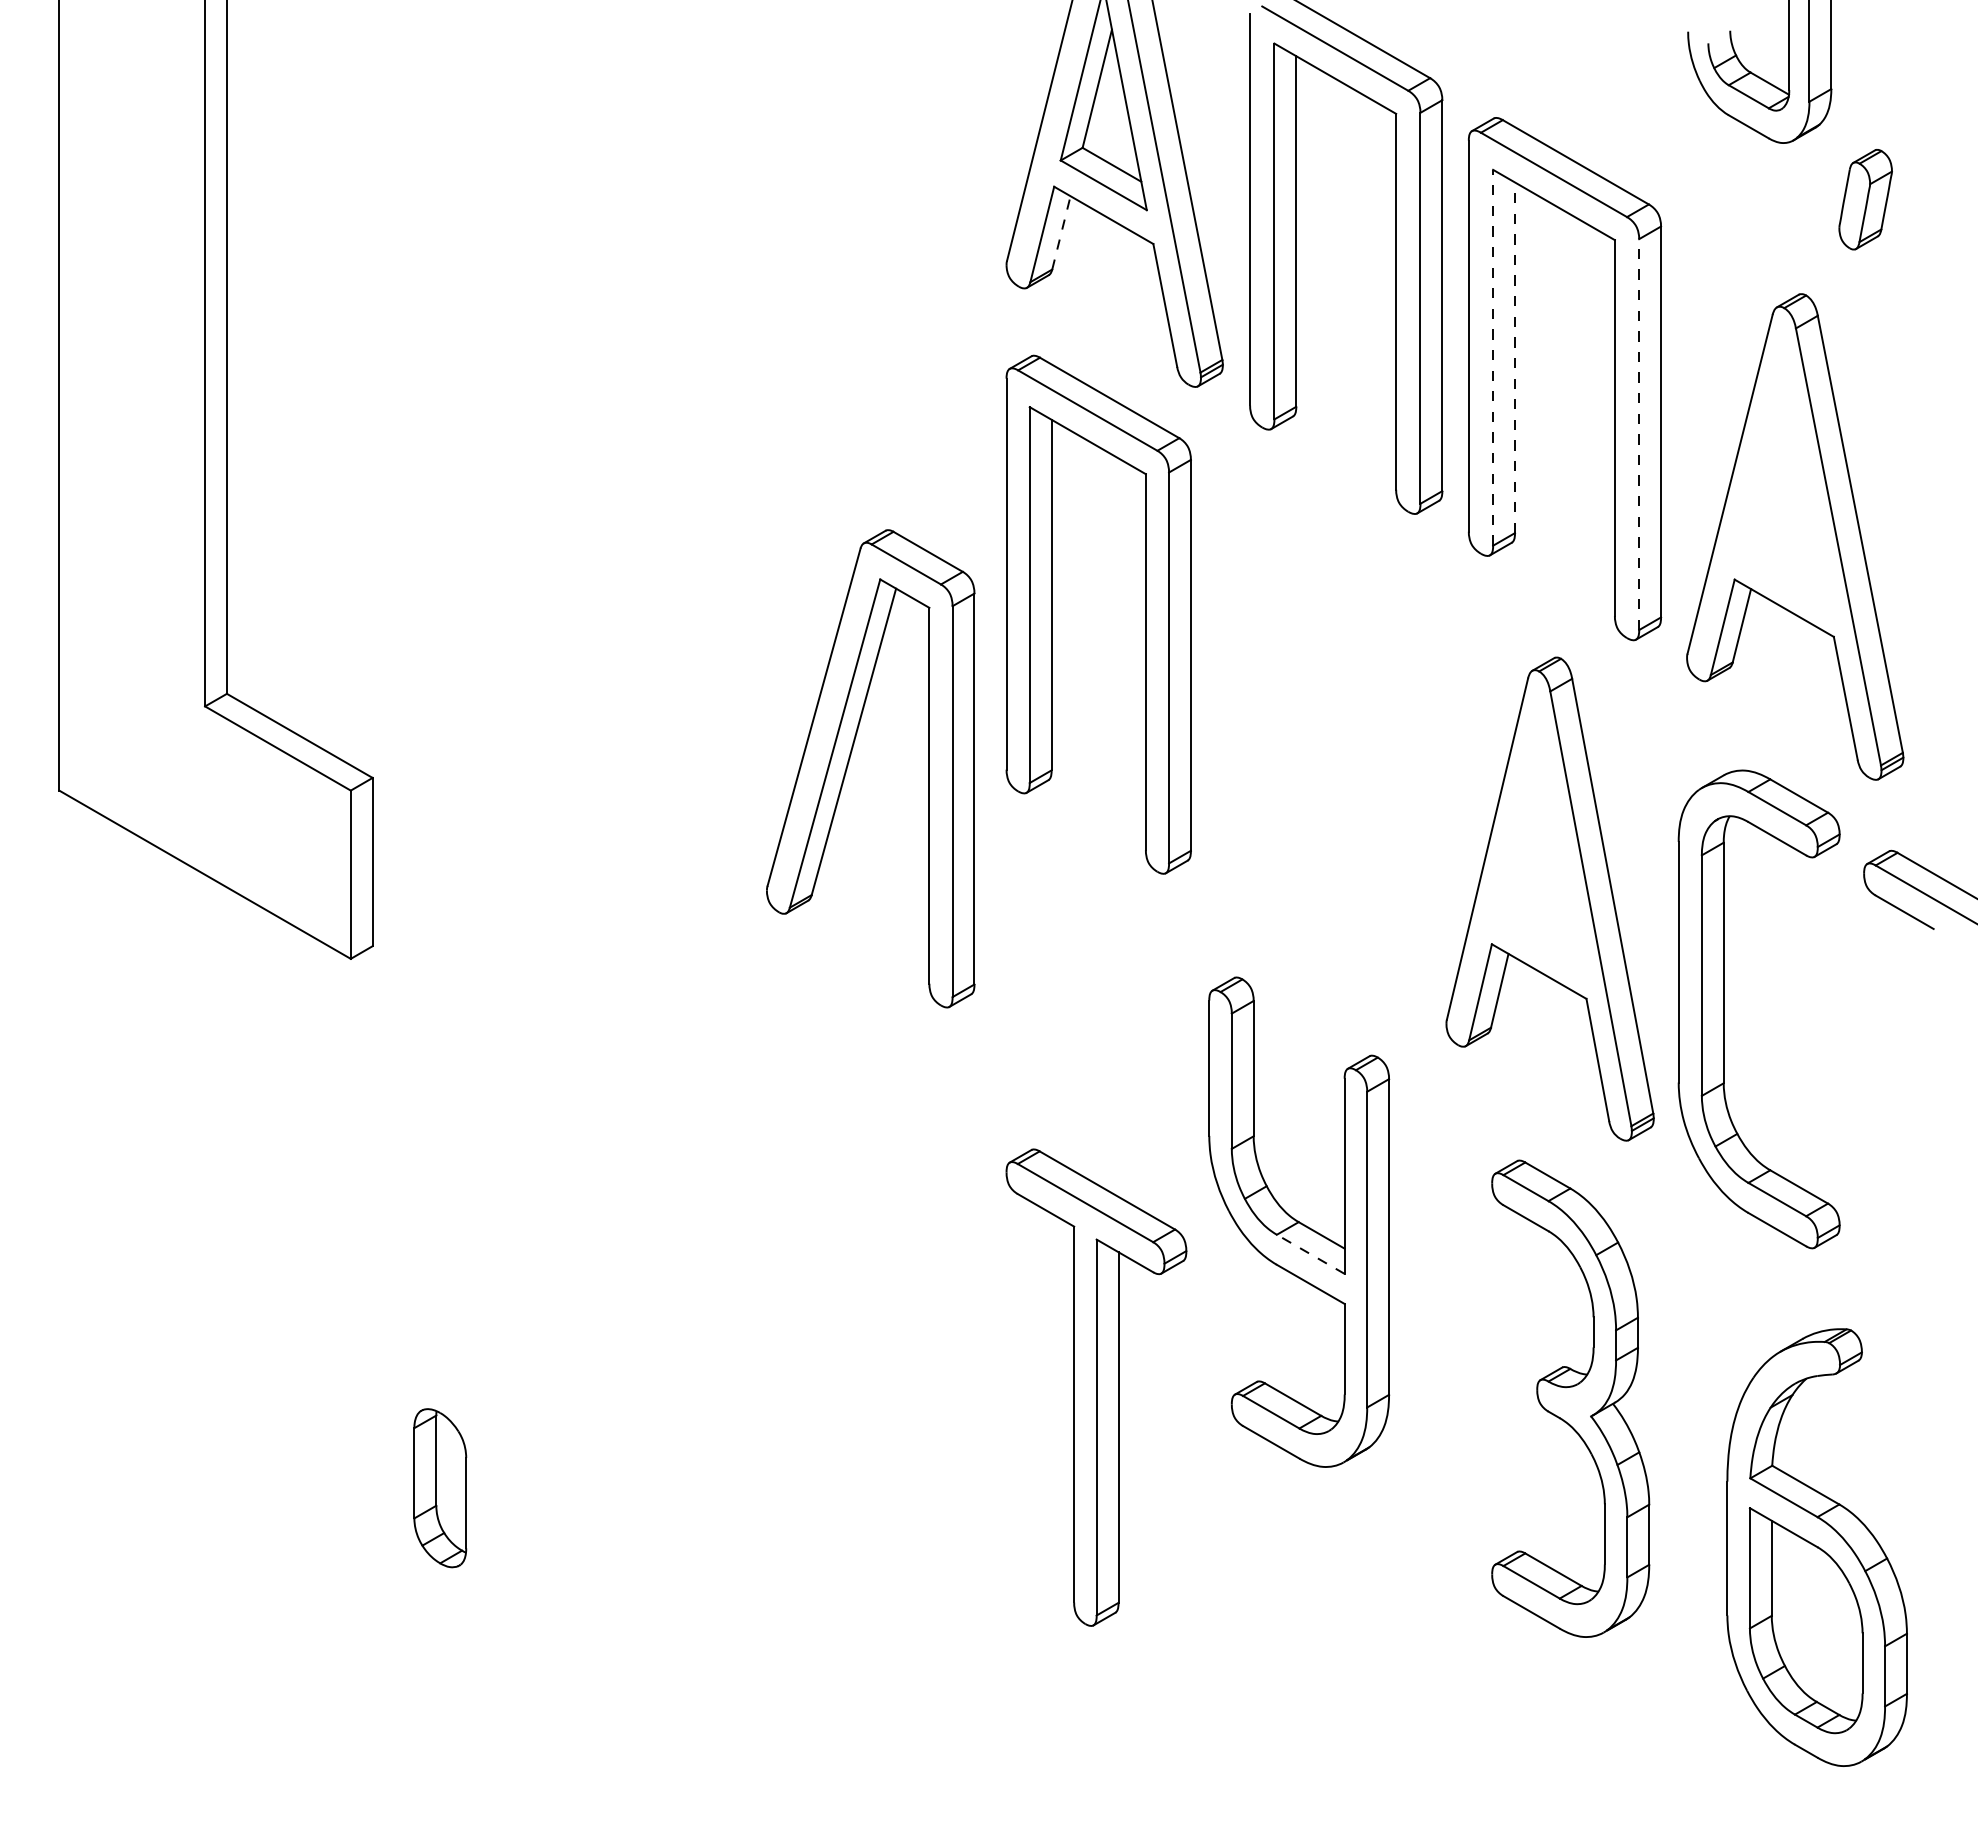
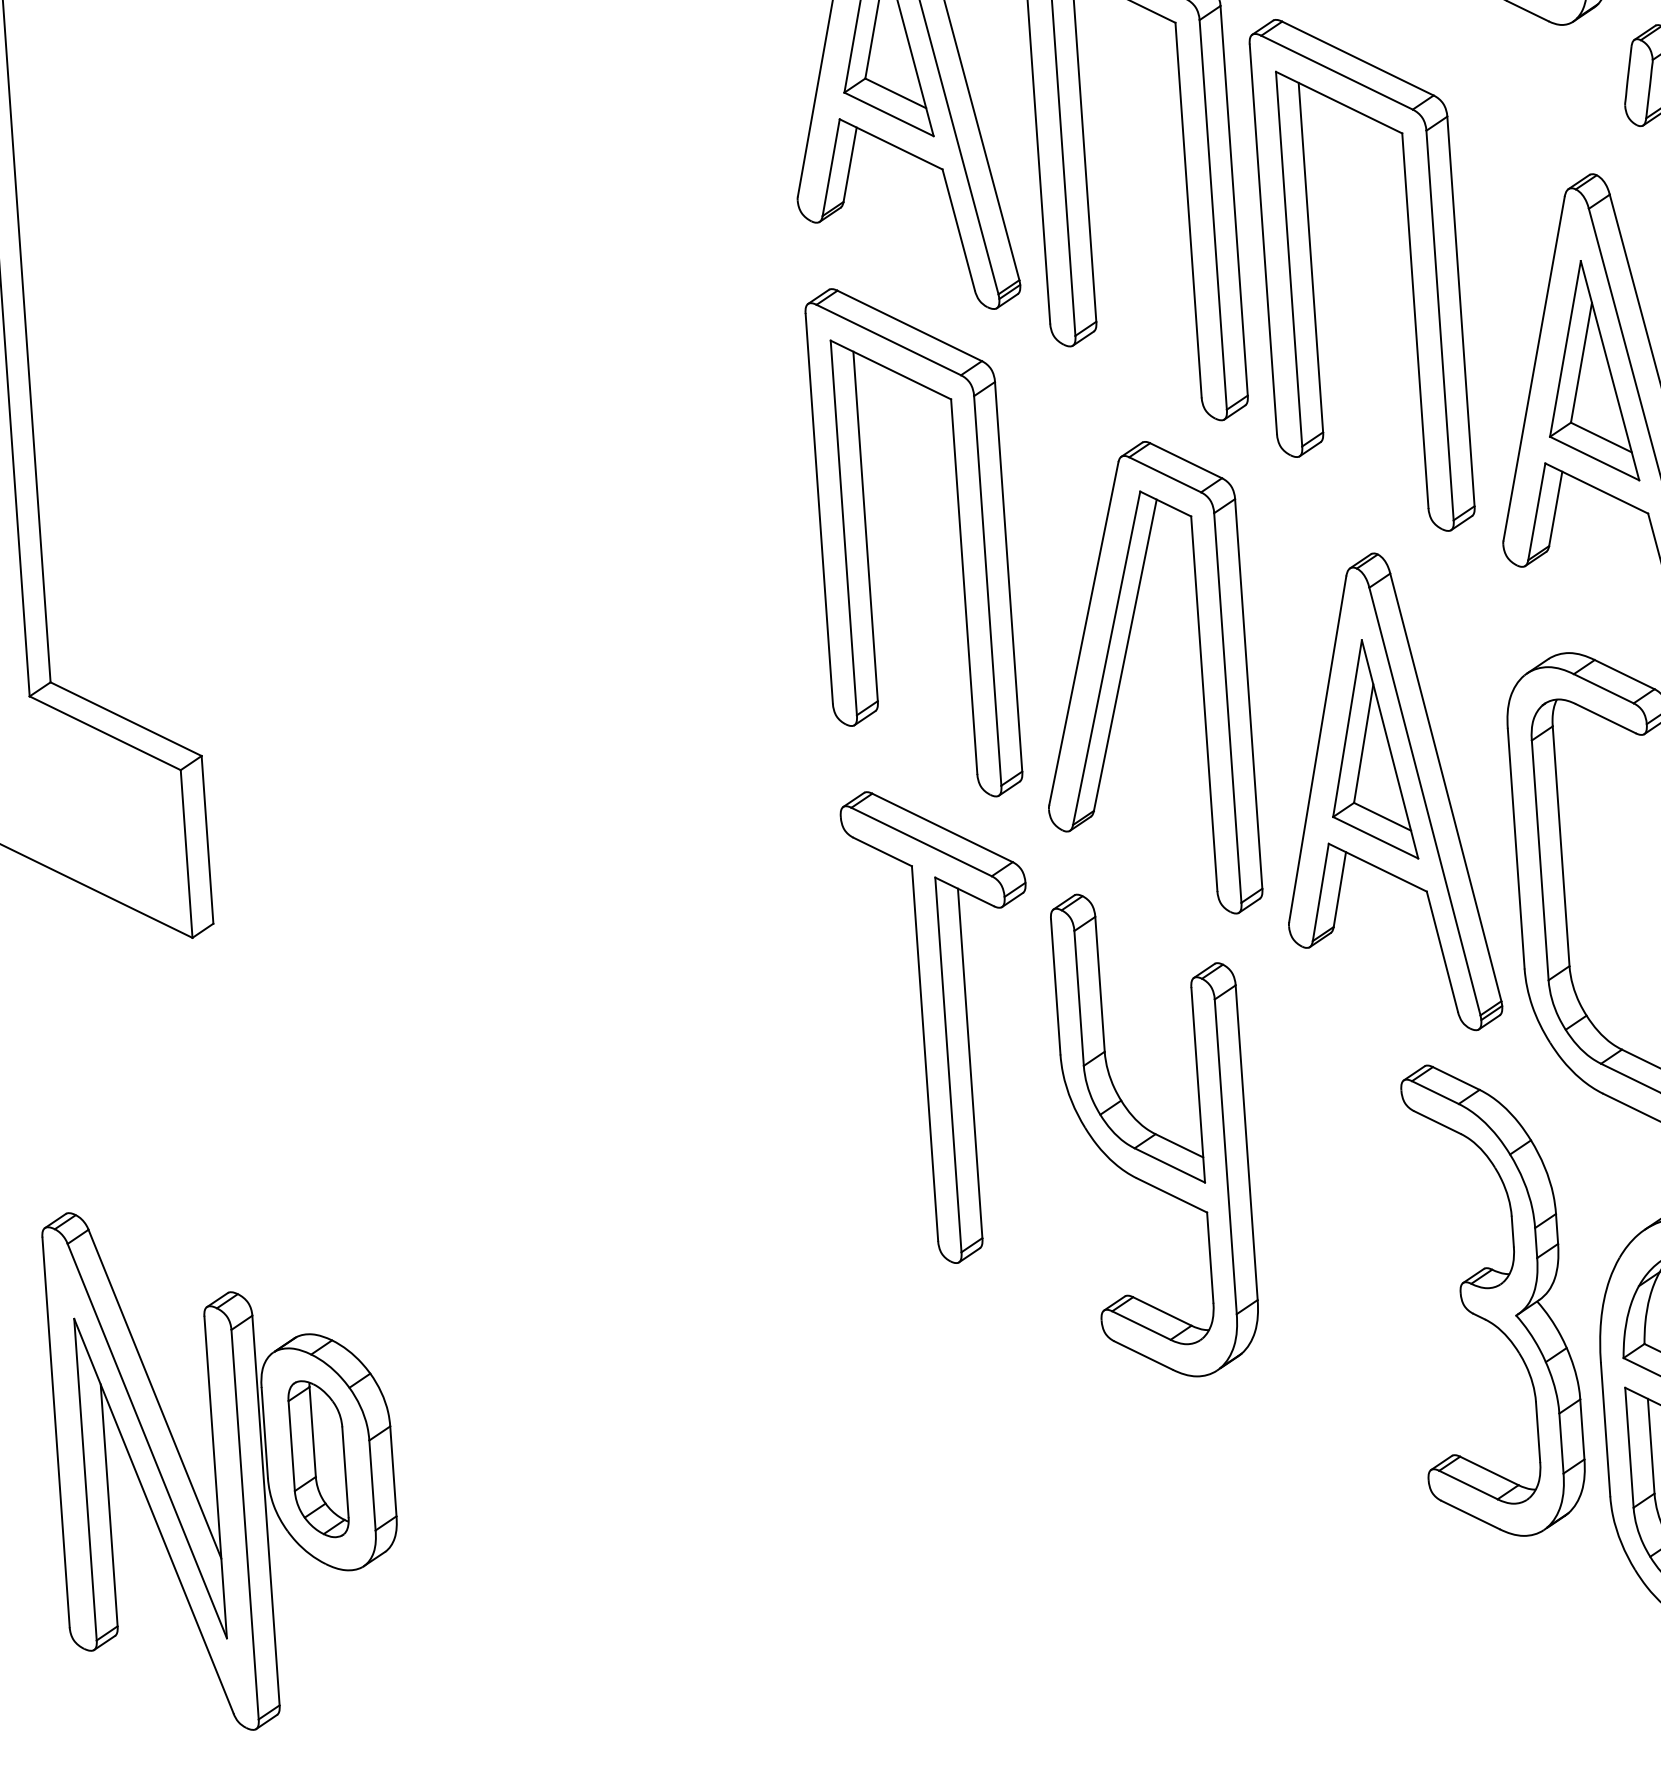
line: (1061, 232) -> (850, 164), dashed -> solid
line: (1493, 357) -> (1289, 258), dashed -> solid
line: (1514, 357) -> (1310, 257), dashed -> solid
line: (1639, 434) -> (1440, 325), dashed -> solid
part: (1784, 491) -> (1588, 372), added
part: (849, 762) -> (1122, 676), moved
part: (1539, 854) -> (1369, 750), added
line: (1310, 1254) -> (1169, 1165), dashed -> solid
part: (1096, 1387) -> (945, 1025), moved
part: (1570, 1398) -> (1494, 1299), moved
part: (347, 1489) -> (226, 1466), added

